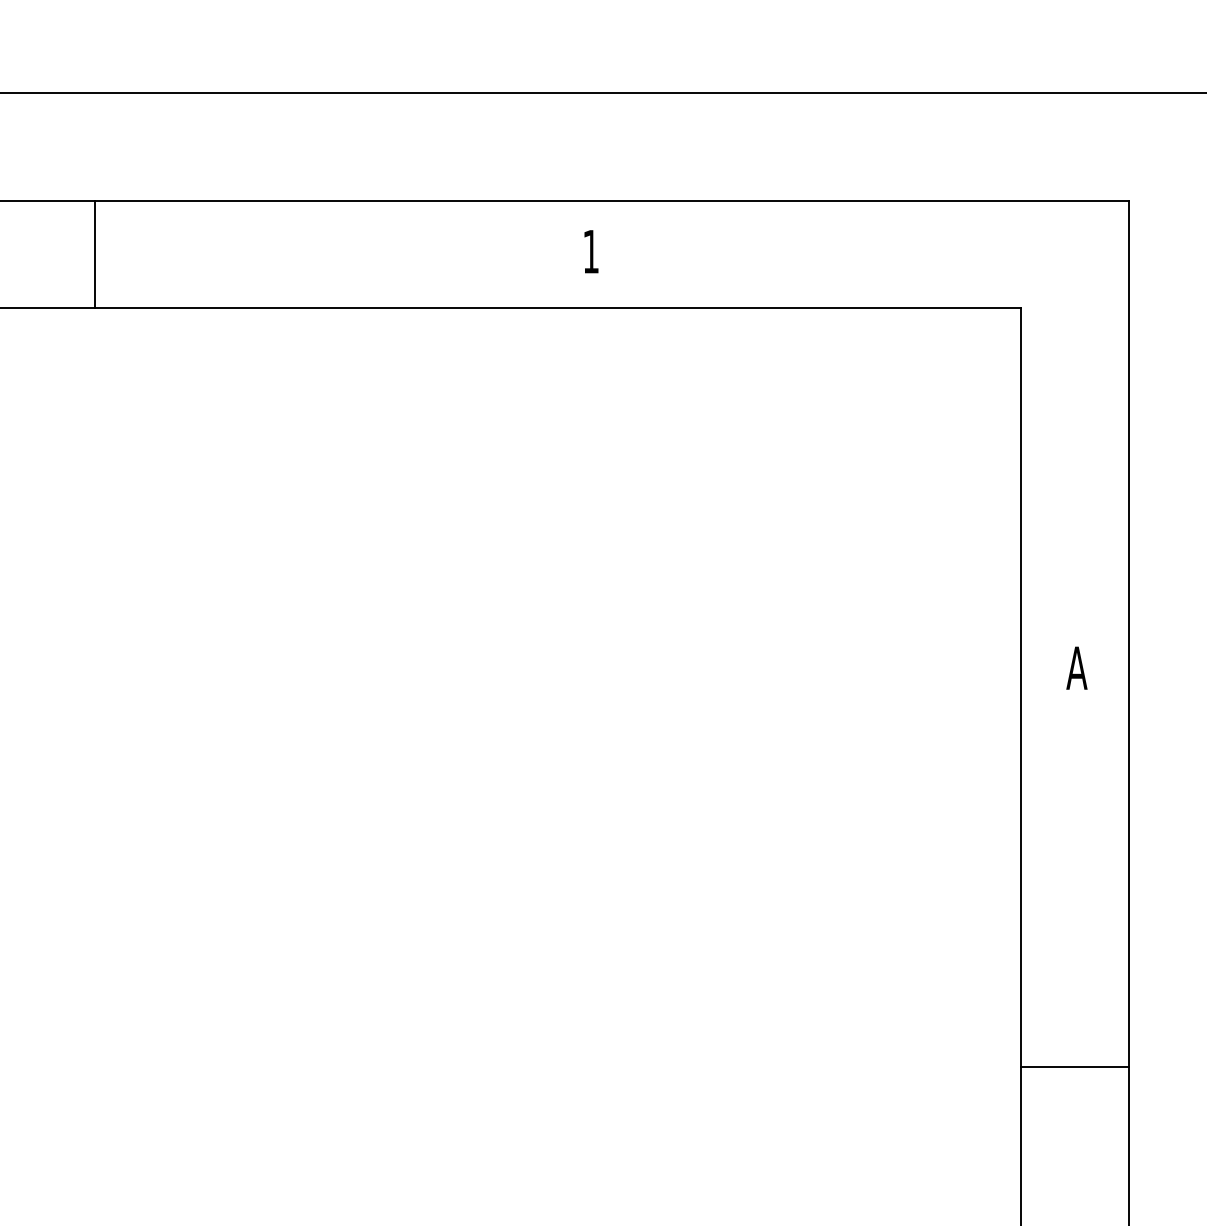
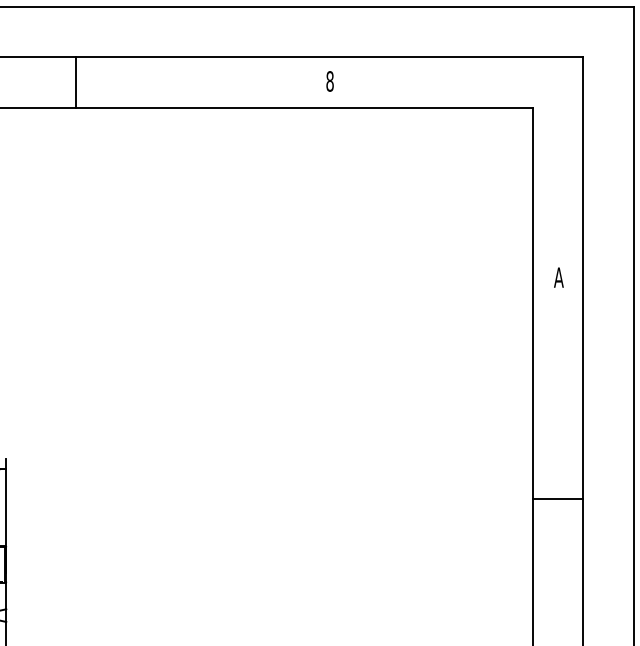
text: (589, 251) -> (329, 81), 1 -> 8
line: (95, 253) -> (76, 82), moved
line: (1073, 1067) -> (557, 498), moved

